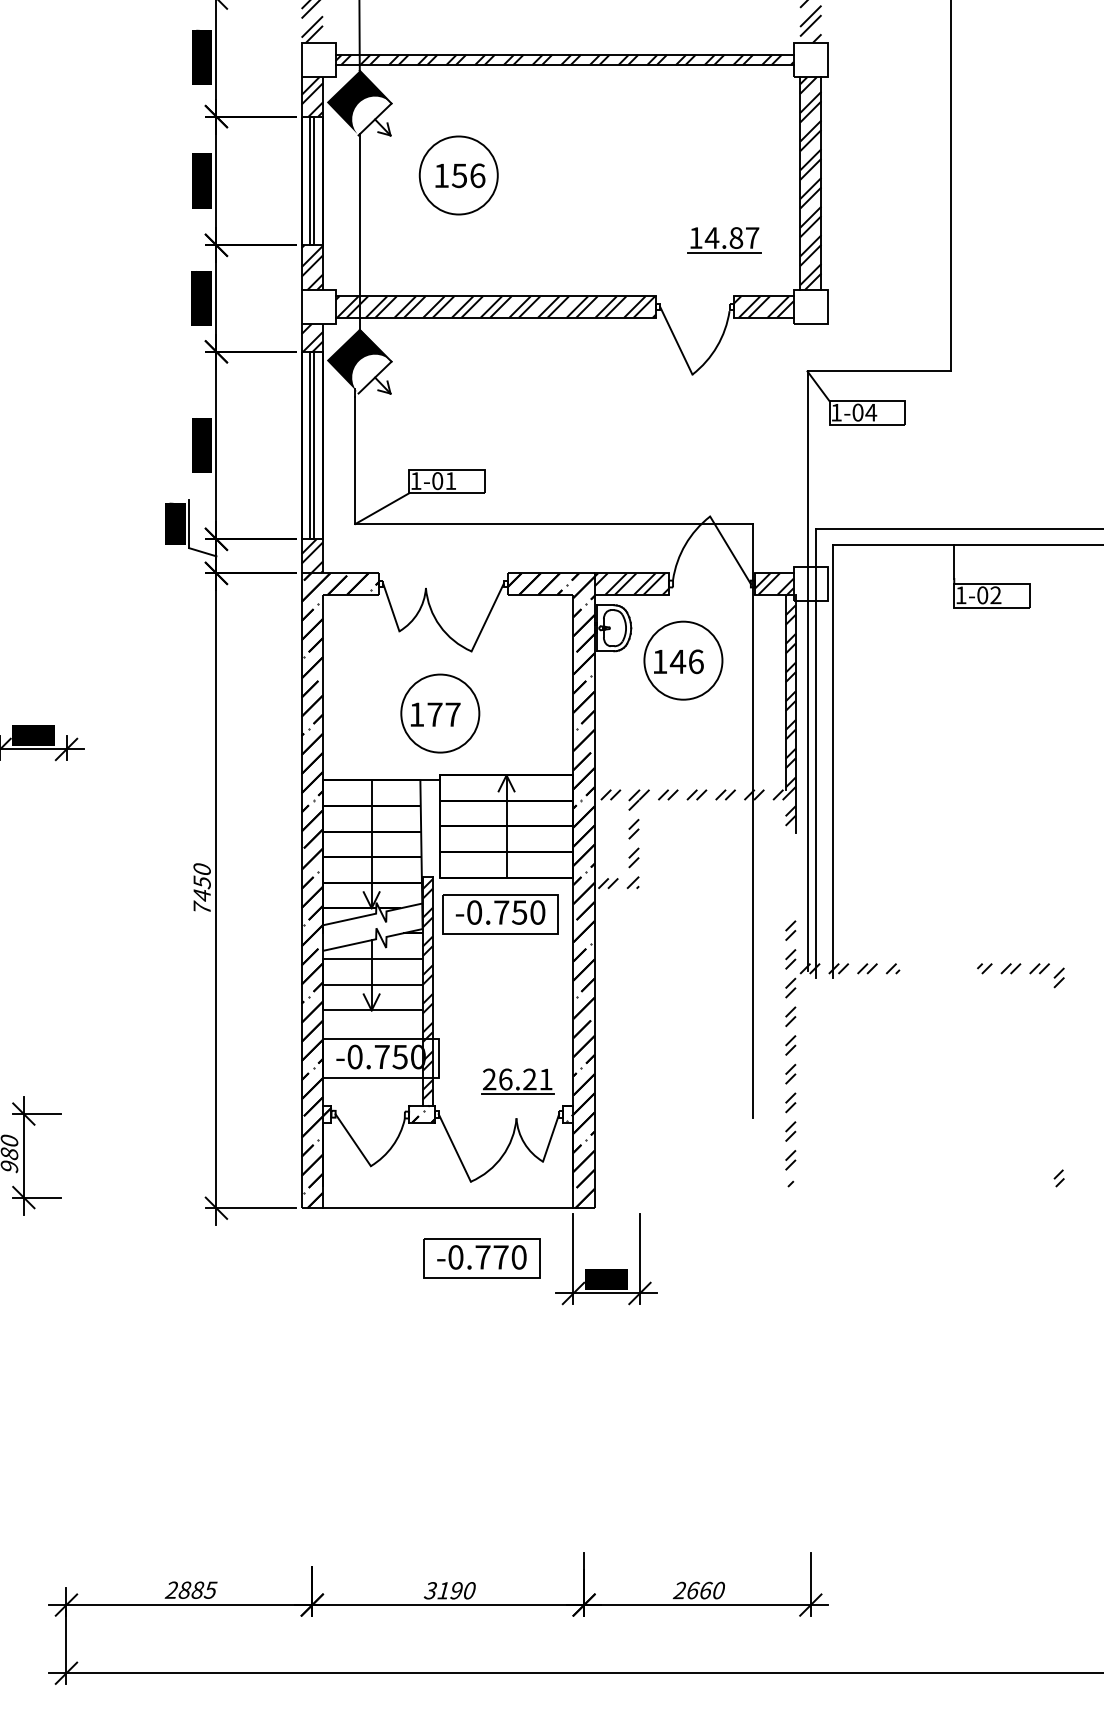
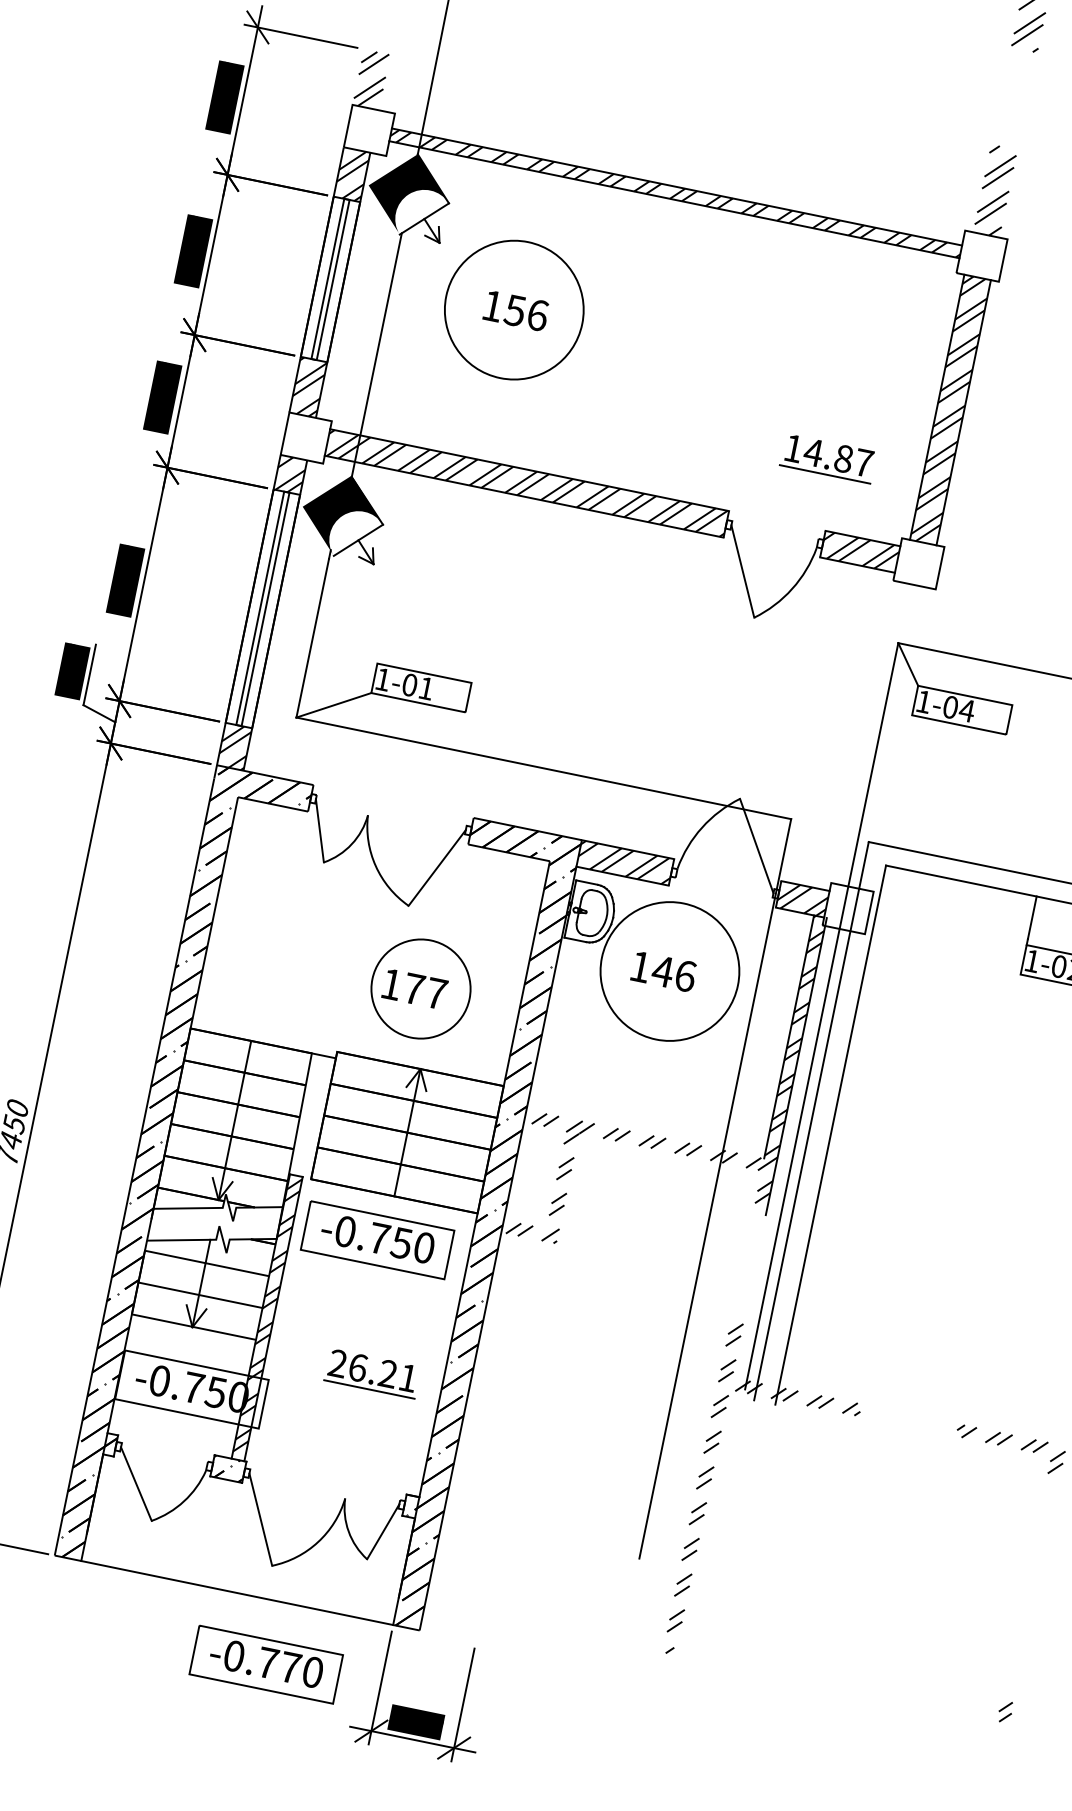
circle: (458, 175) -> (513, 310), size x1.4
circle: (683, 660) -> (670, 971), size x1.4
part: (440, 713) -> (421, 988), moved
part: (517, 1081) -> (372, 1373), moved

